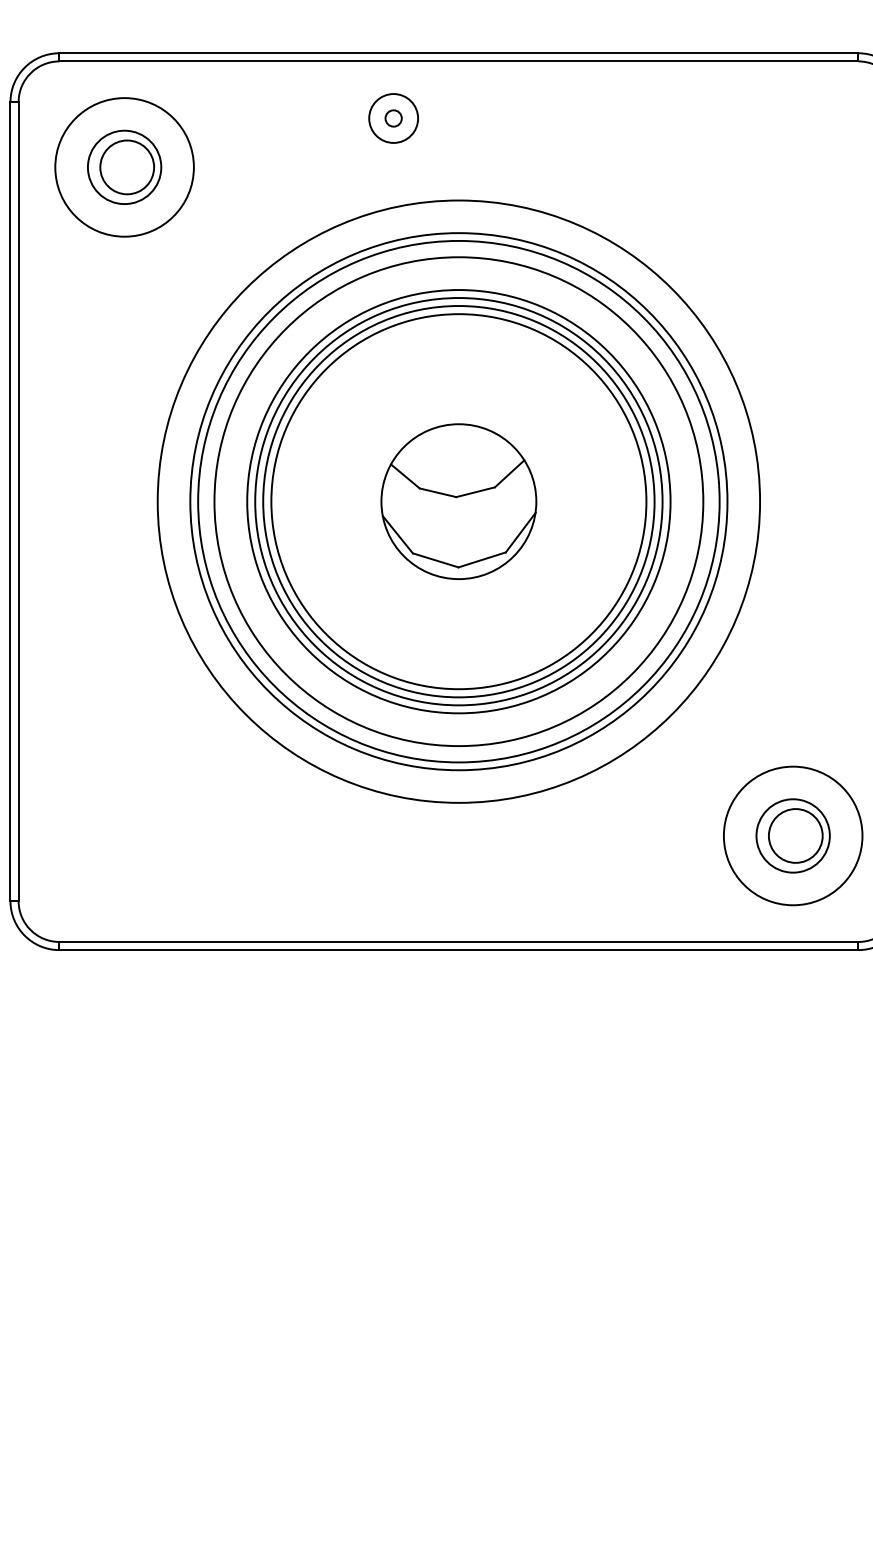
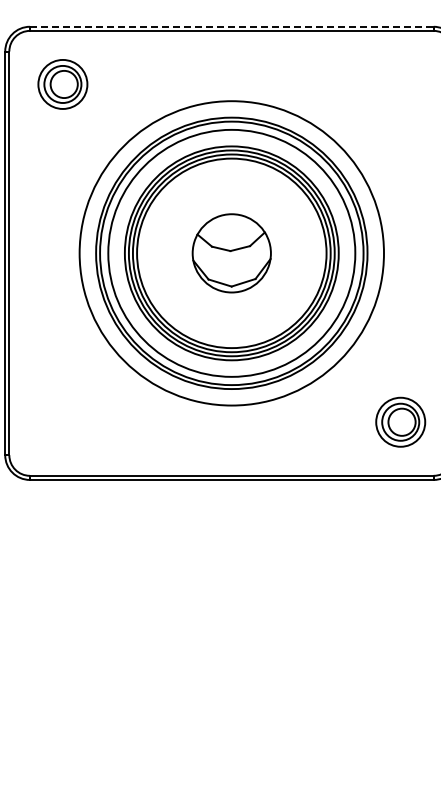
line: (458, 52) -> (231, 26), solid -> dashed
part: (392, 117) -> (198, 59), removed
circle: (123, 167) -> (62, 84), size x0.7
circle: (792, 836) -> (400, 422), size x0.7

